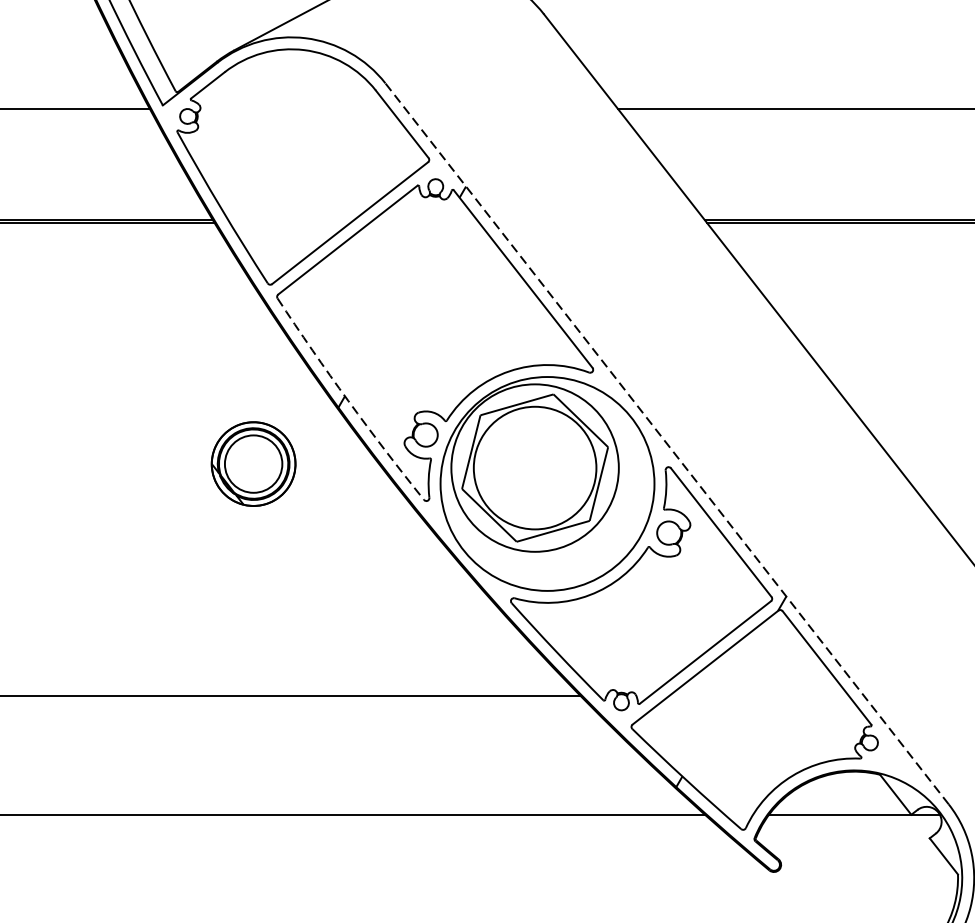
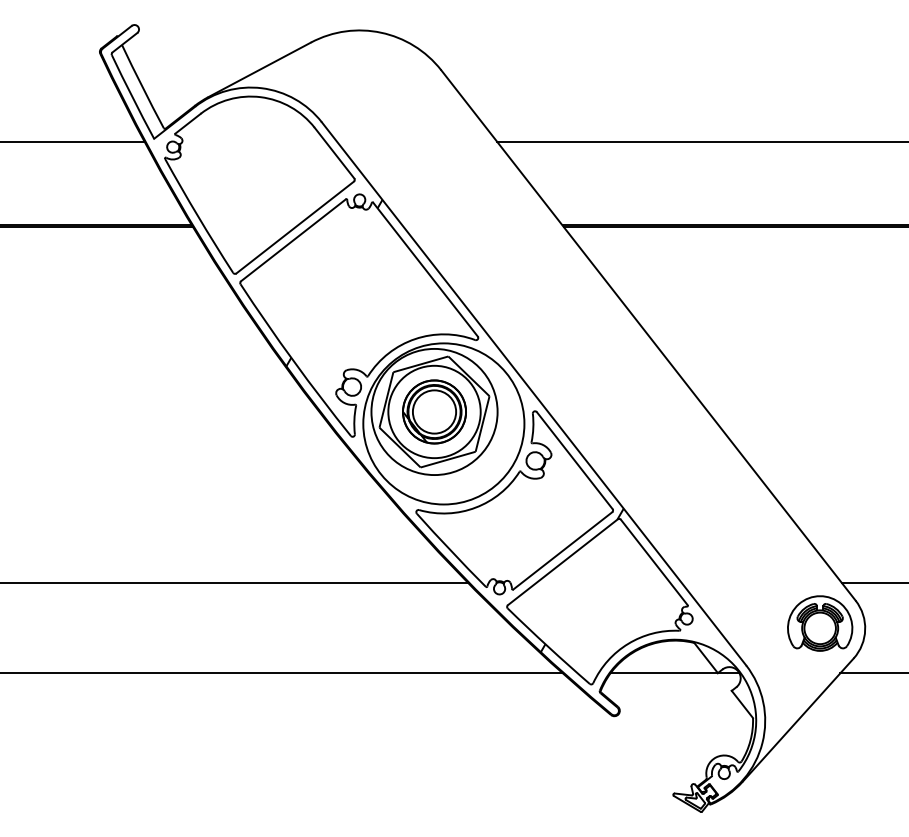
arc: (347, 401) -> (293, 361), dashed -> solid
line: (666, 443) -> (533, 393), dashed -> solid
part: (253, 463) -> (434, 411), moved

